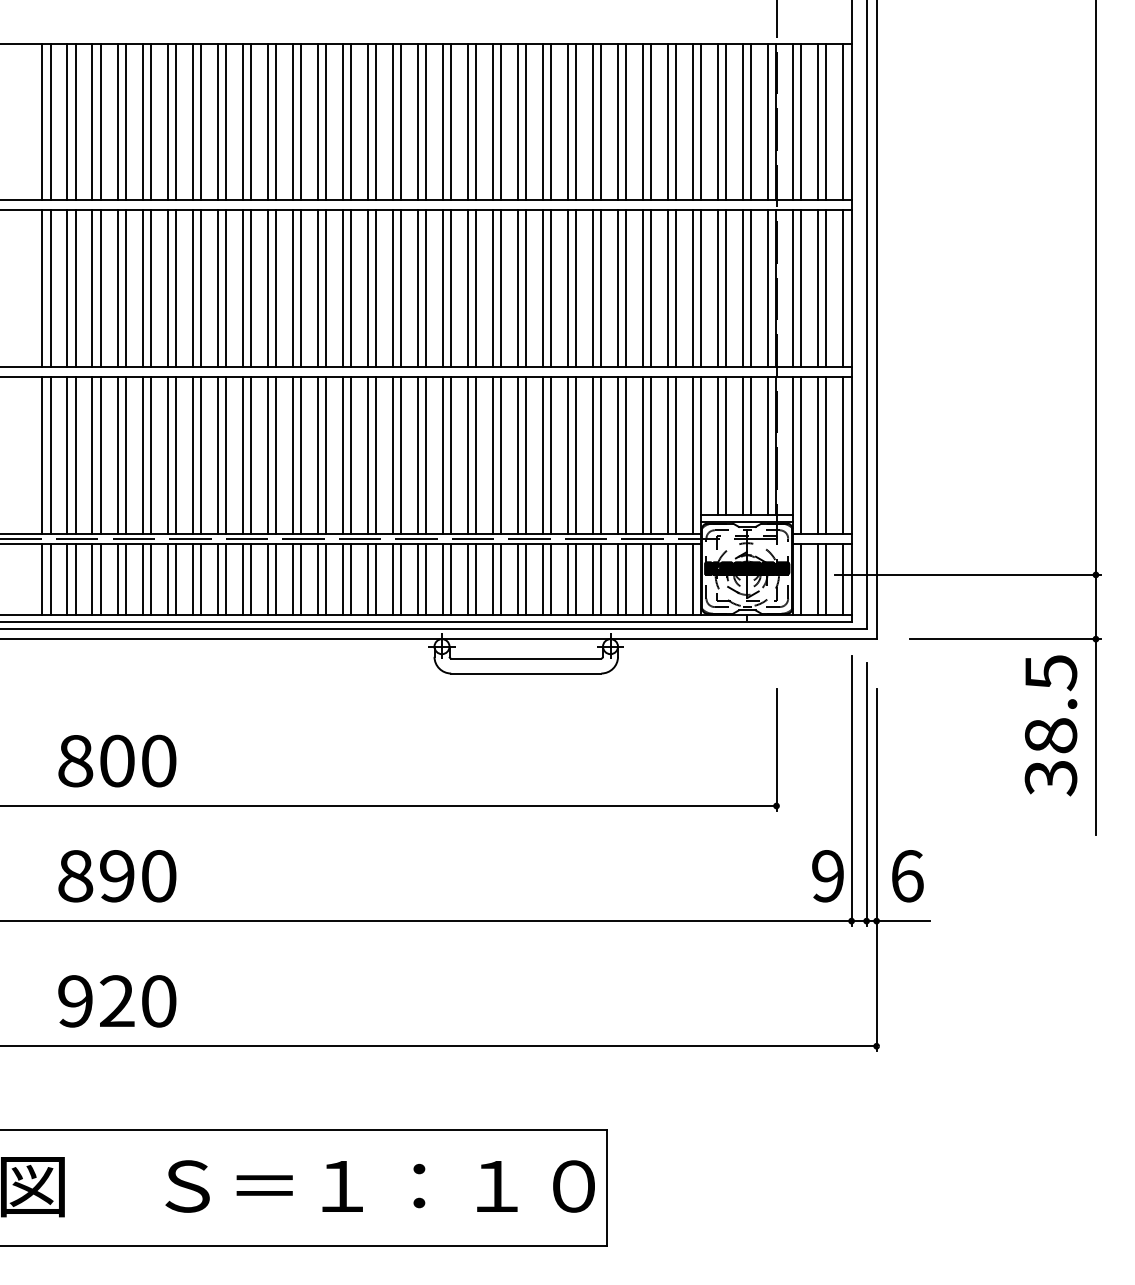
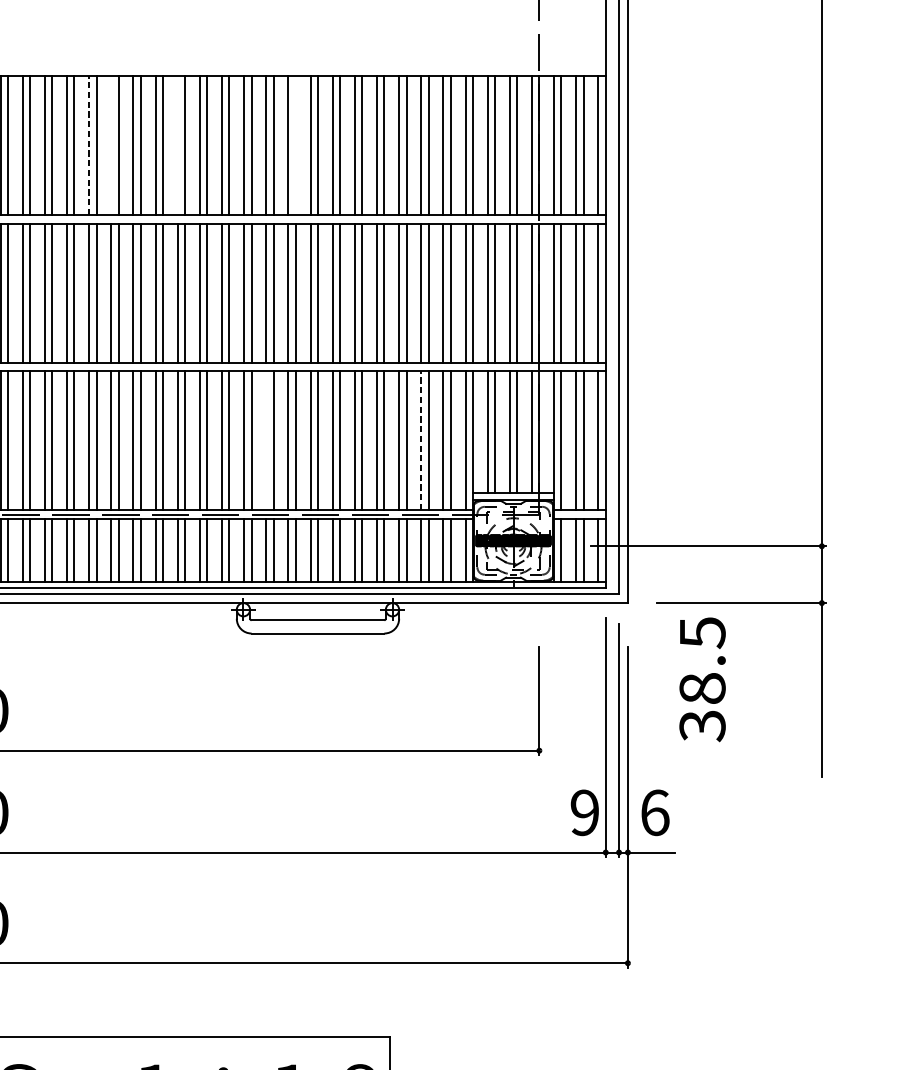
line: (267, 121) -> (89, 145), solid -> dashed
line: (292, 121) -> (111, 145), removed
line: (367, 121) -> (177, 145), removed
line: (501, 121) -> (296, 145), removed
line: (467, 455) -> (266, 440), removed
line: (643, 455) -> (421, 440), solid -> dashed
text: (1050, 725) -> (702, 679), moved

